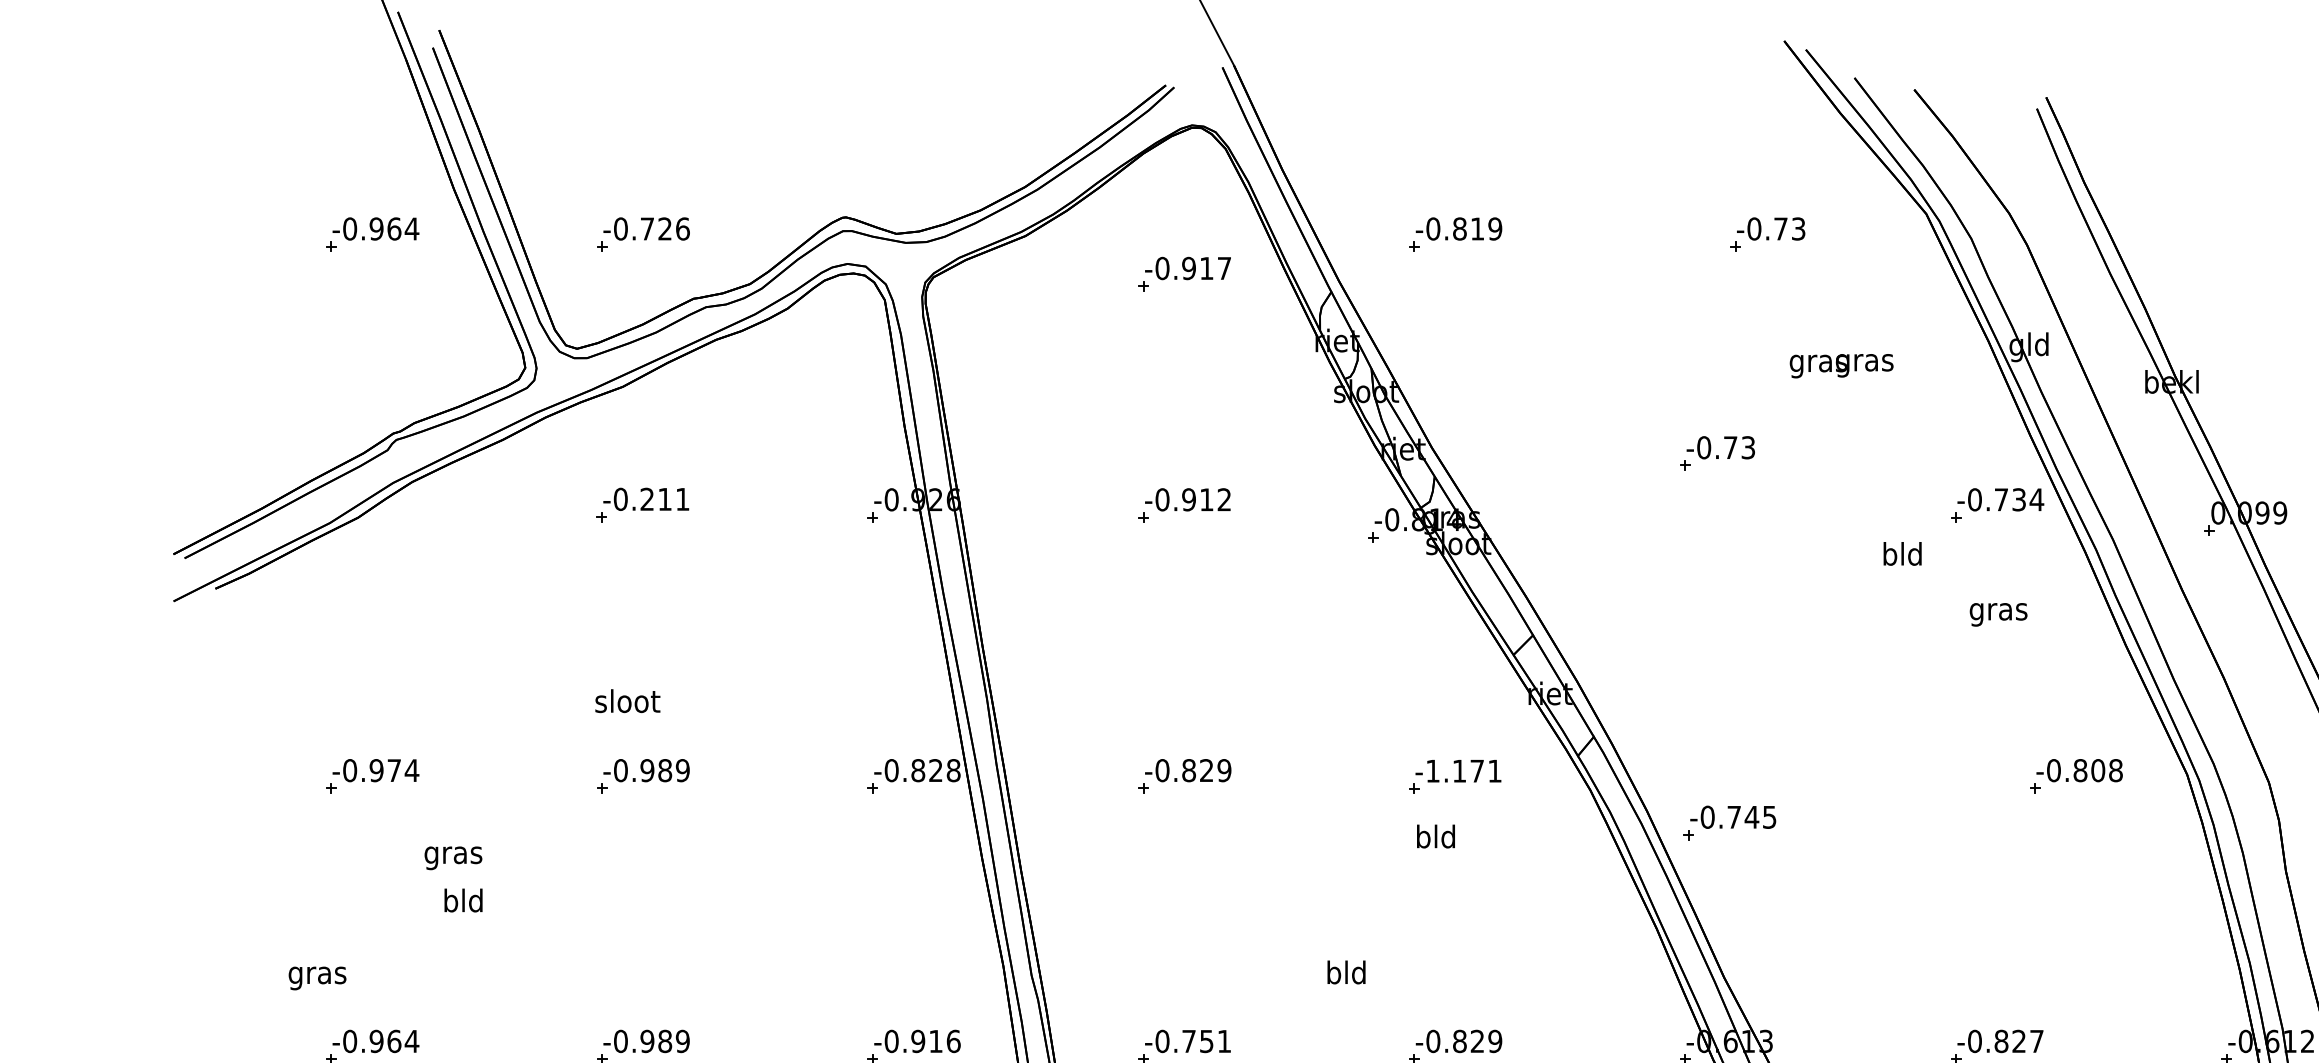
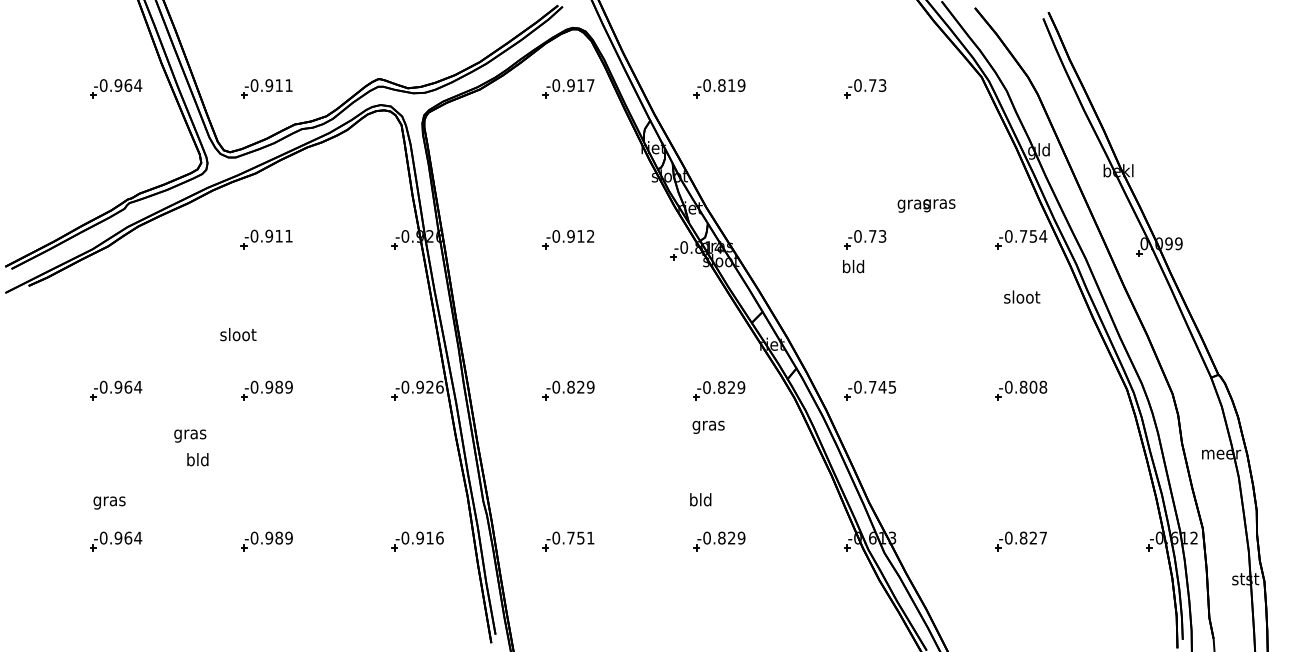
text: (663, 228) -> (278, 85), -0.726 -> -0.911
part: (1767, 234) -> (865, 88), moved
part: (1184, 273) -> (568, 88), moved
text: (1841, 365) -> (926, 205), moved
part: (1717, 453) -> (865, 239), moved
text: (647, 498) -> (269, 235), -0.211 -> -0.911
text: (2019, 499) -> (1033, 236), -0.734 -> -0.754
text: (1902, 553) -> (853, 266), moved
text: (1999, 611) -> (1022, 298), gras -> sloot
text: (627, 701) -> (238, 334), moved
text: (394, 769) -> (128, 386), -0.974 -> -0.964
text: (934, 769) -> (429, 386), -0.828 -> -0.926
text: (1464, 771) -> (724, 387), -1.171 -> -0.829
part: (2076, 776) -> (1021, 390), moved
part: (1728, 823) -> (869, 390), moved
text: (1435, 839) -> (708, 425), bld -> gras
text: (453, 857) -> (190, 435), moved
text: (462, 900) -> (197, 459), moved
text: (1346, 972) -> (700, 499), moved
text: (317, 977) -> (109, 502), moved

